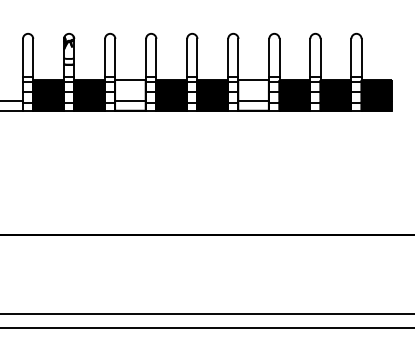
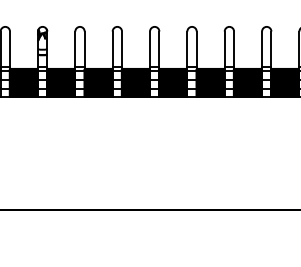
fill: (130, 95) -> (98, 82), added
fill: (253, 95) -> (210, 82), added

